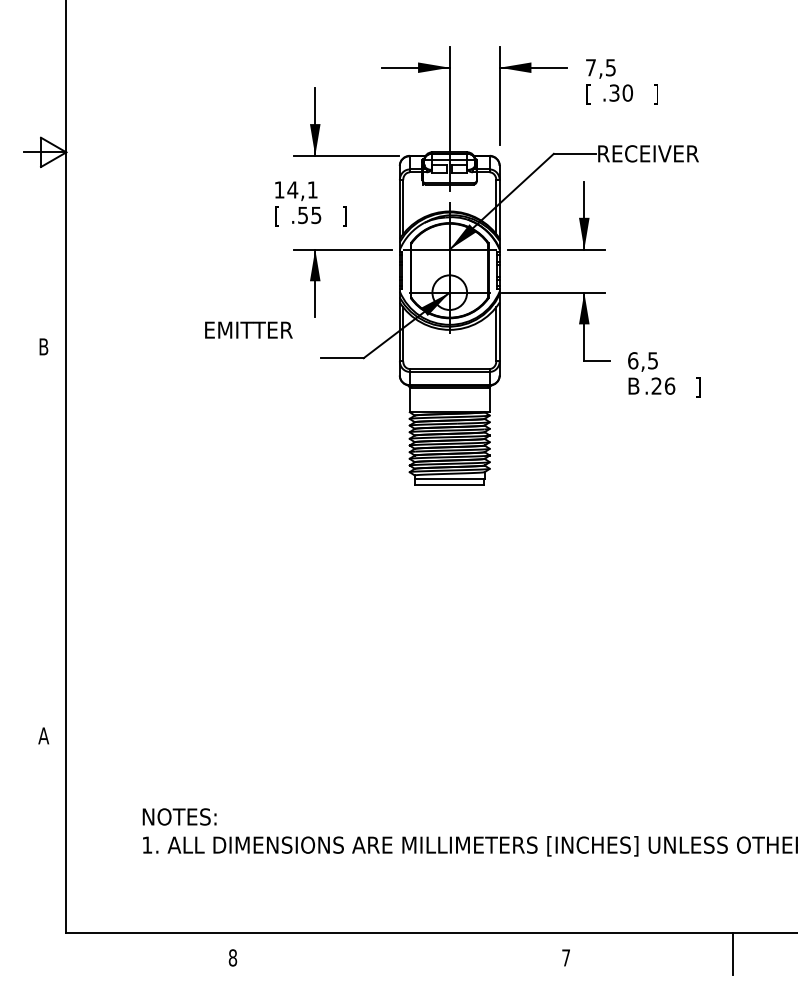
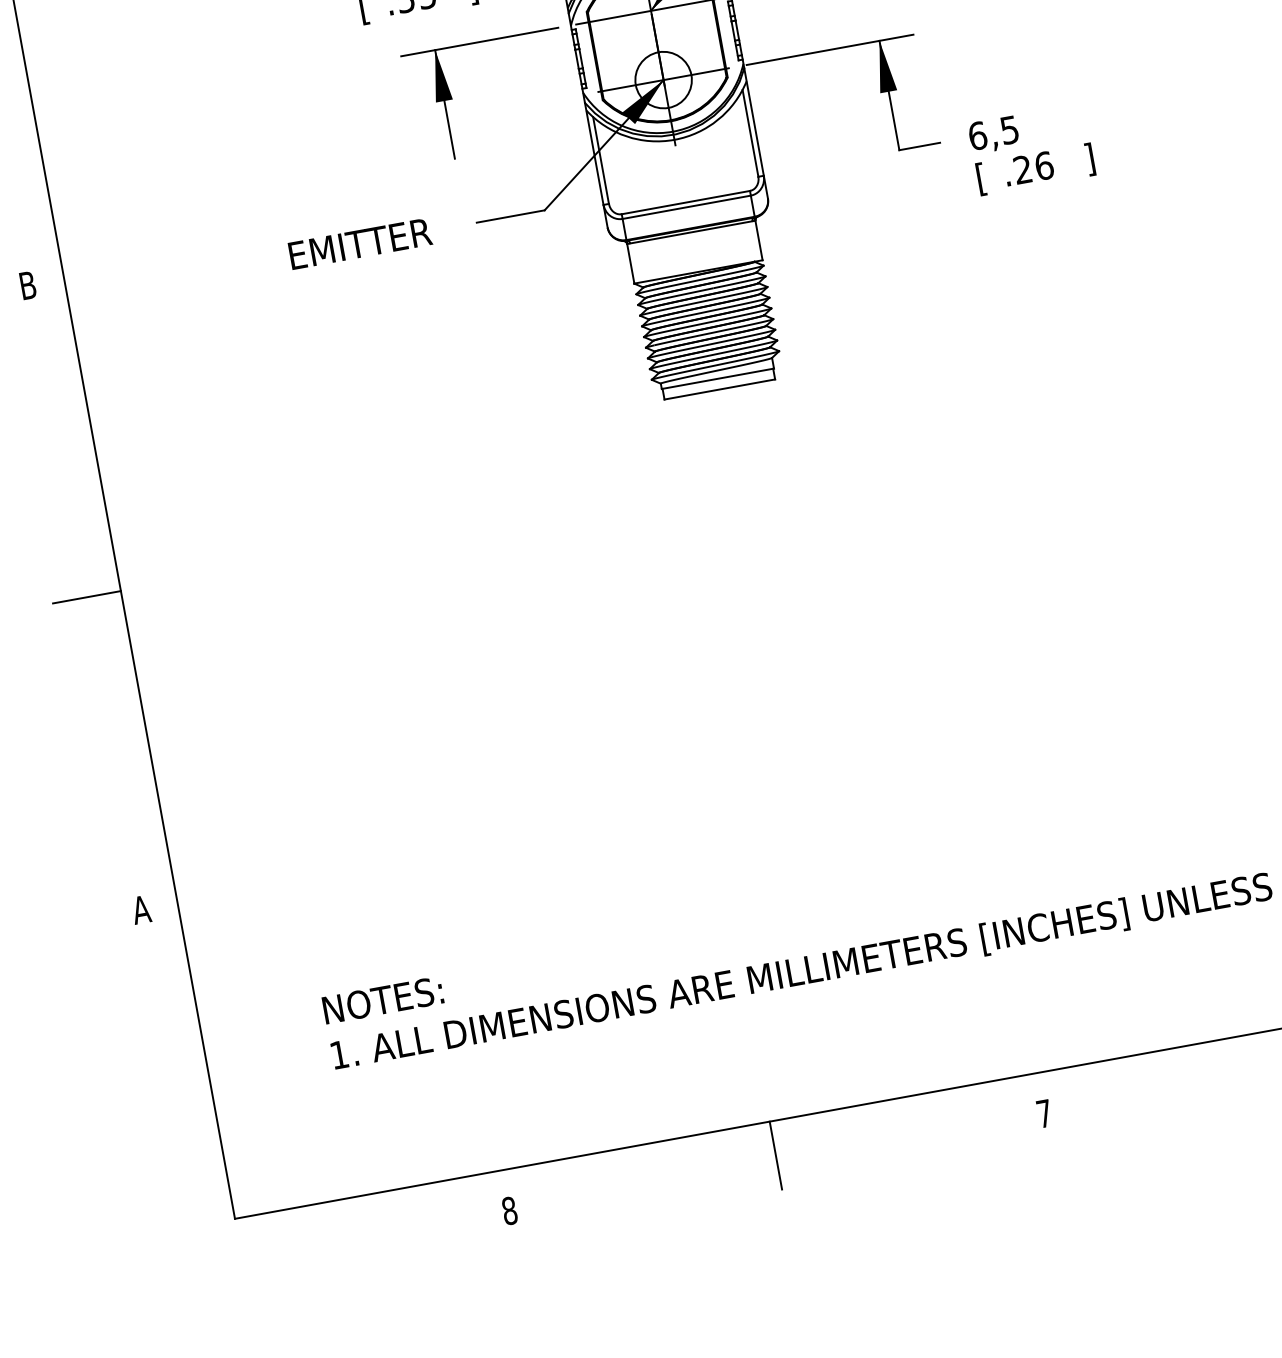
text: (248, 329) -> (359, 242), moved
text: (633, 387) -> (986, 178), B -> [
line: (45, 541) -> (87, 597), added
line: (399, 953) -> (775, 1155), added

